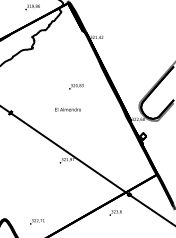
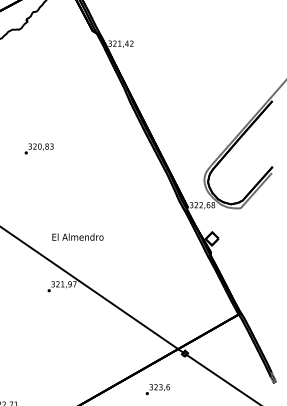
text: (76, 86) -> (39, 148), moved
text: (67, 109) -> (76, 236), moved

